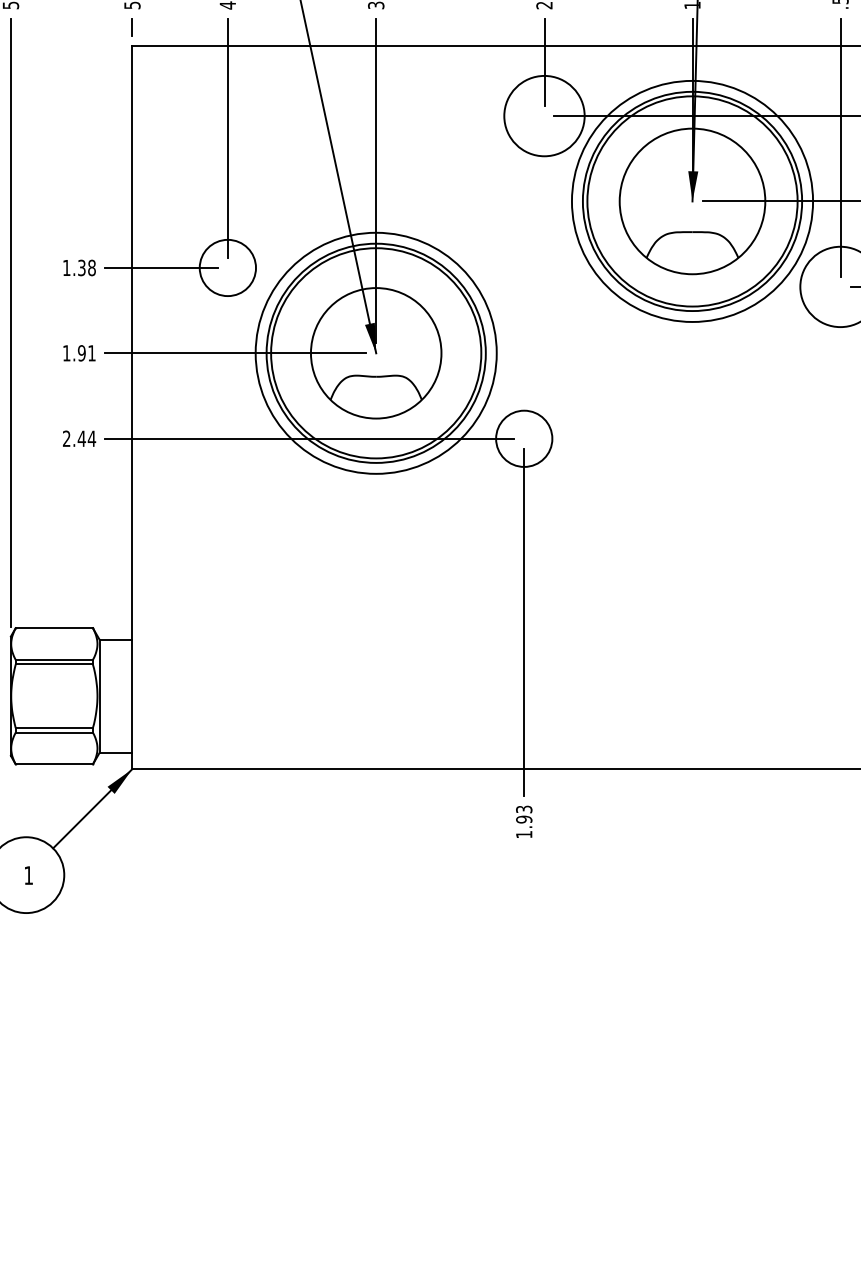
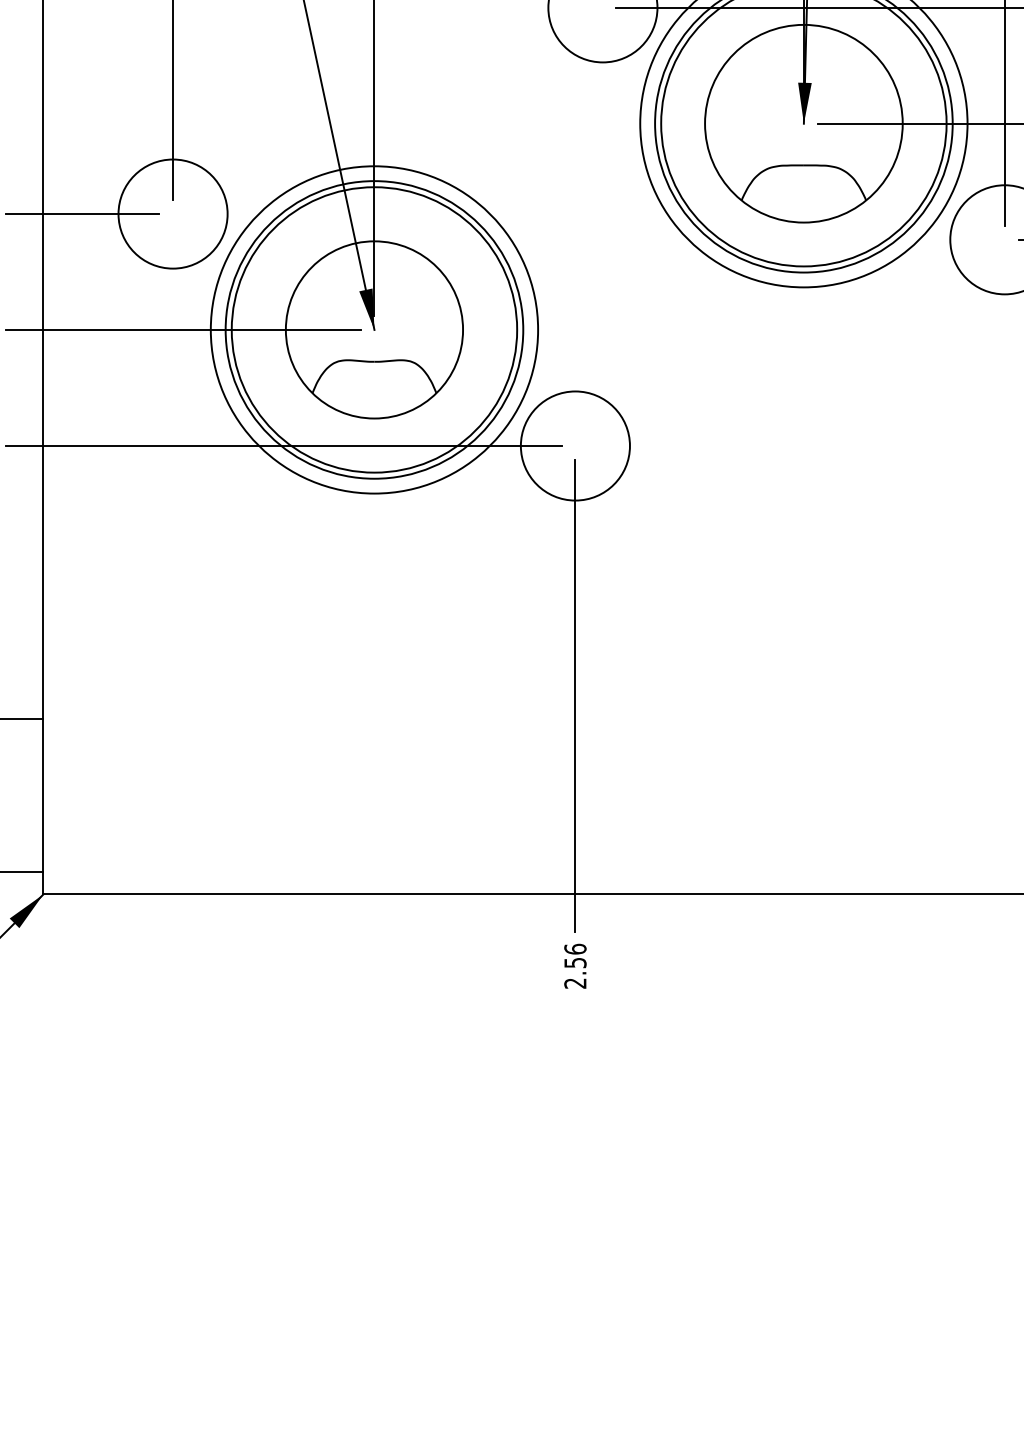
circle: (227, 267) -> (172, 213), size x1.43
circle: (524, 438) -> (575, 445), size x1.43
text: (524, 821) -> (575, 965), 1.93 -> 2.56

